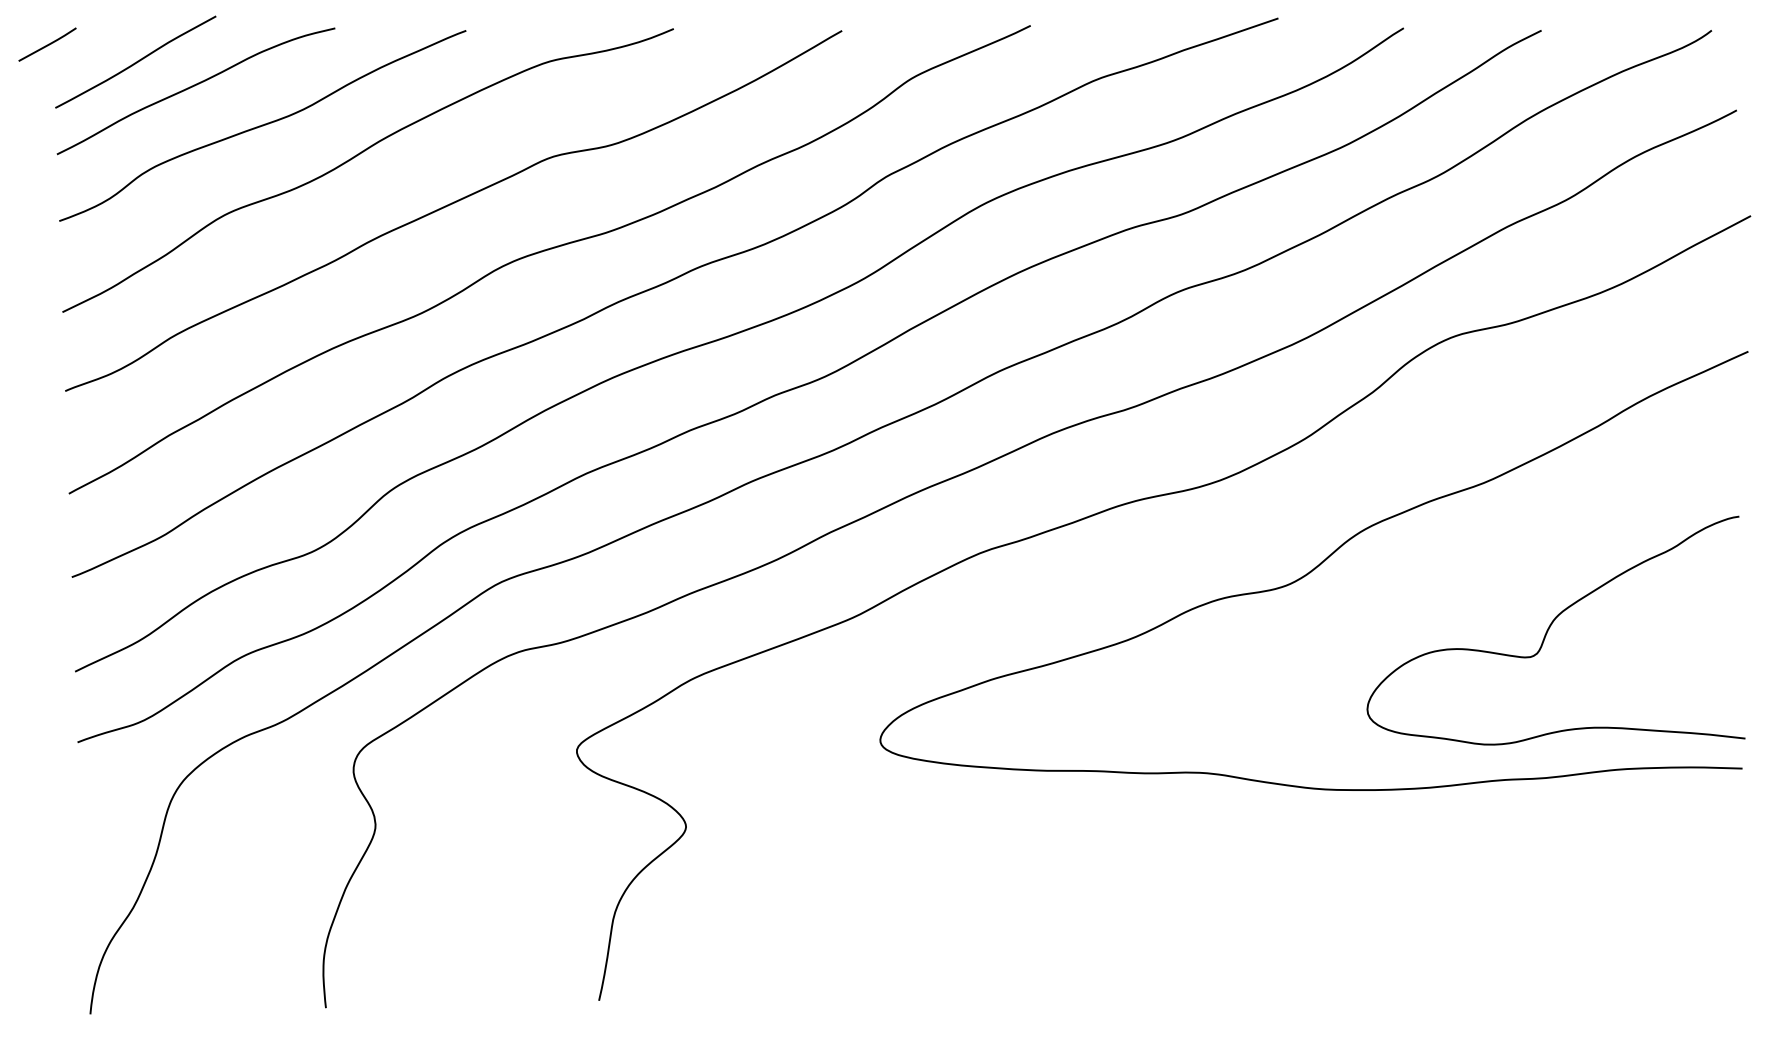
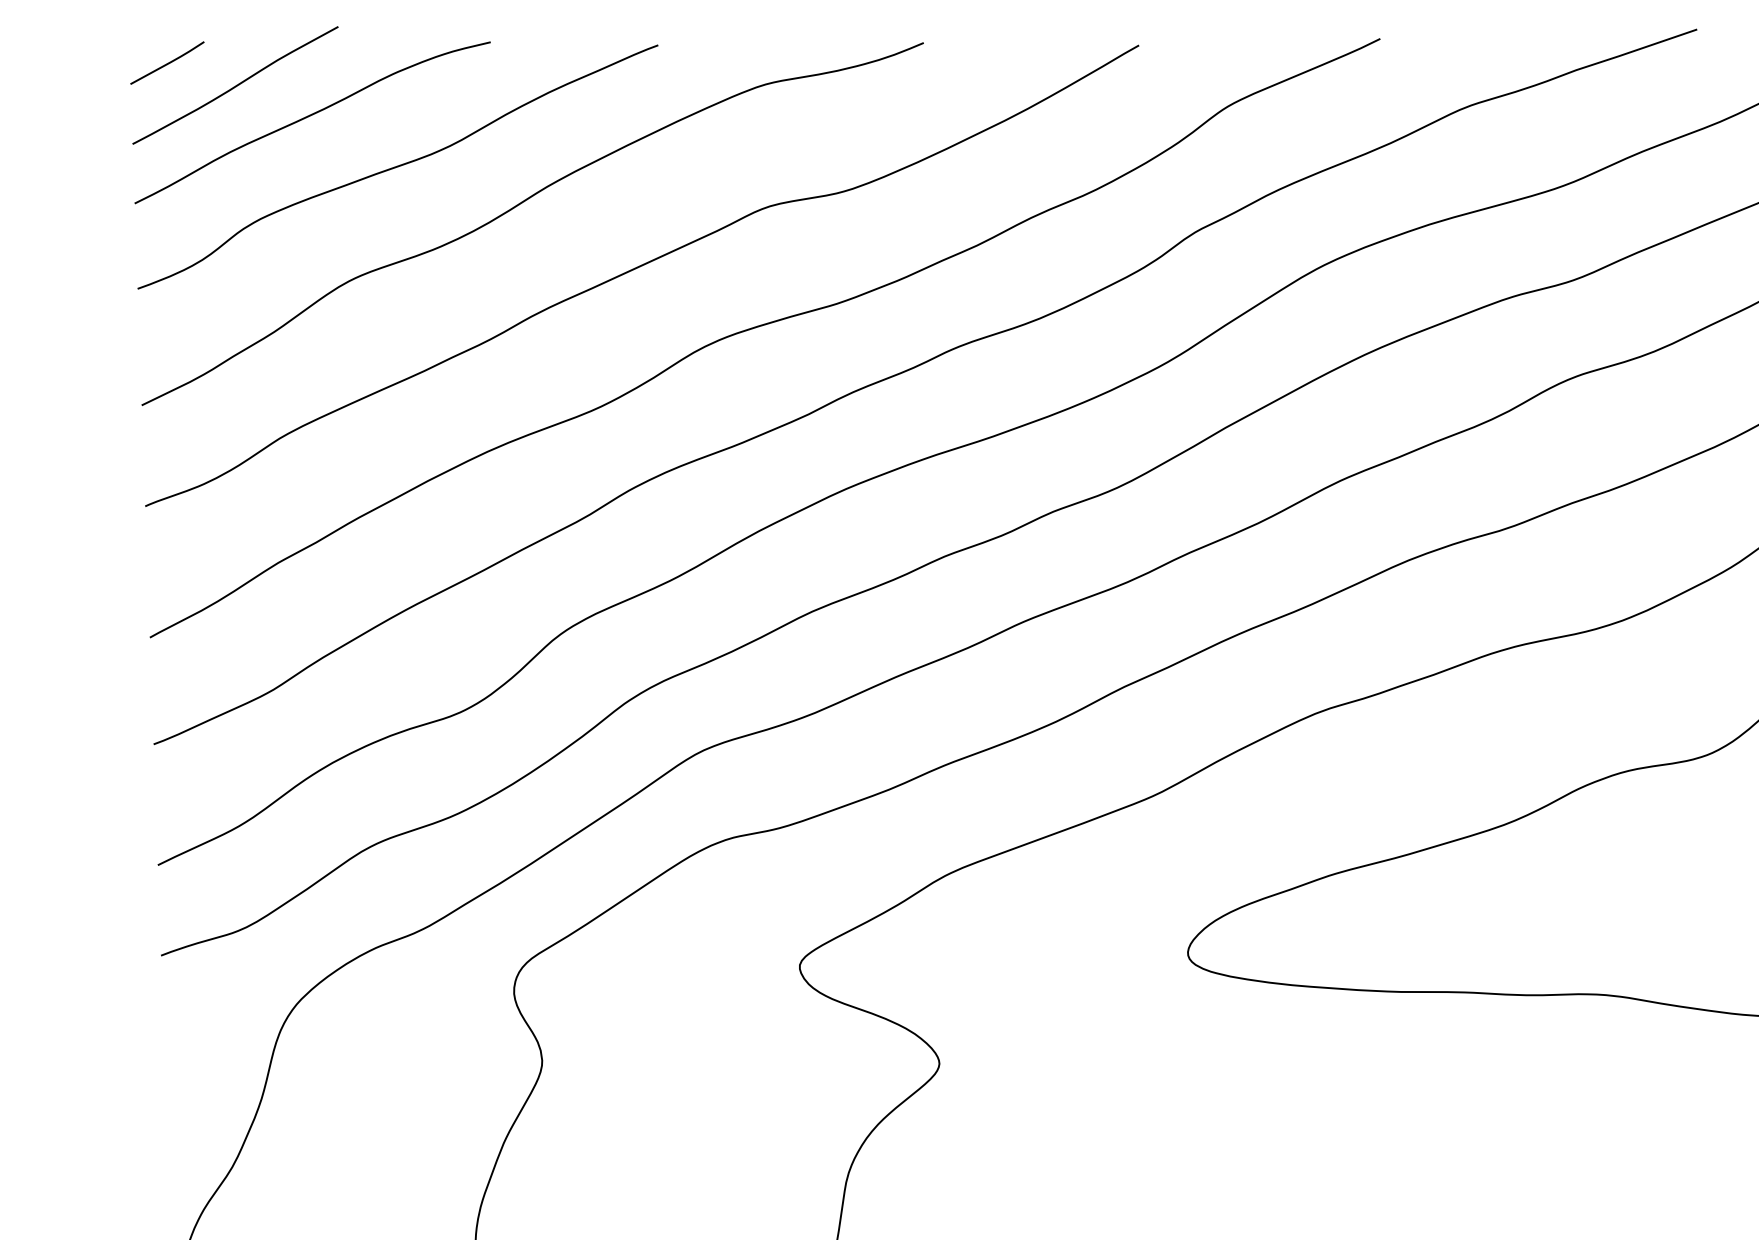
line: (47, 44) -> (167, 62), moved

